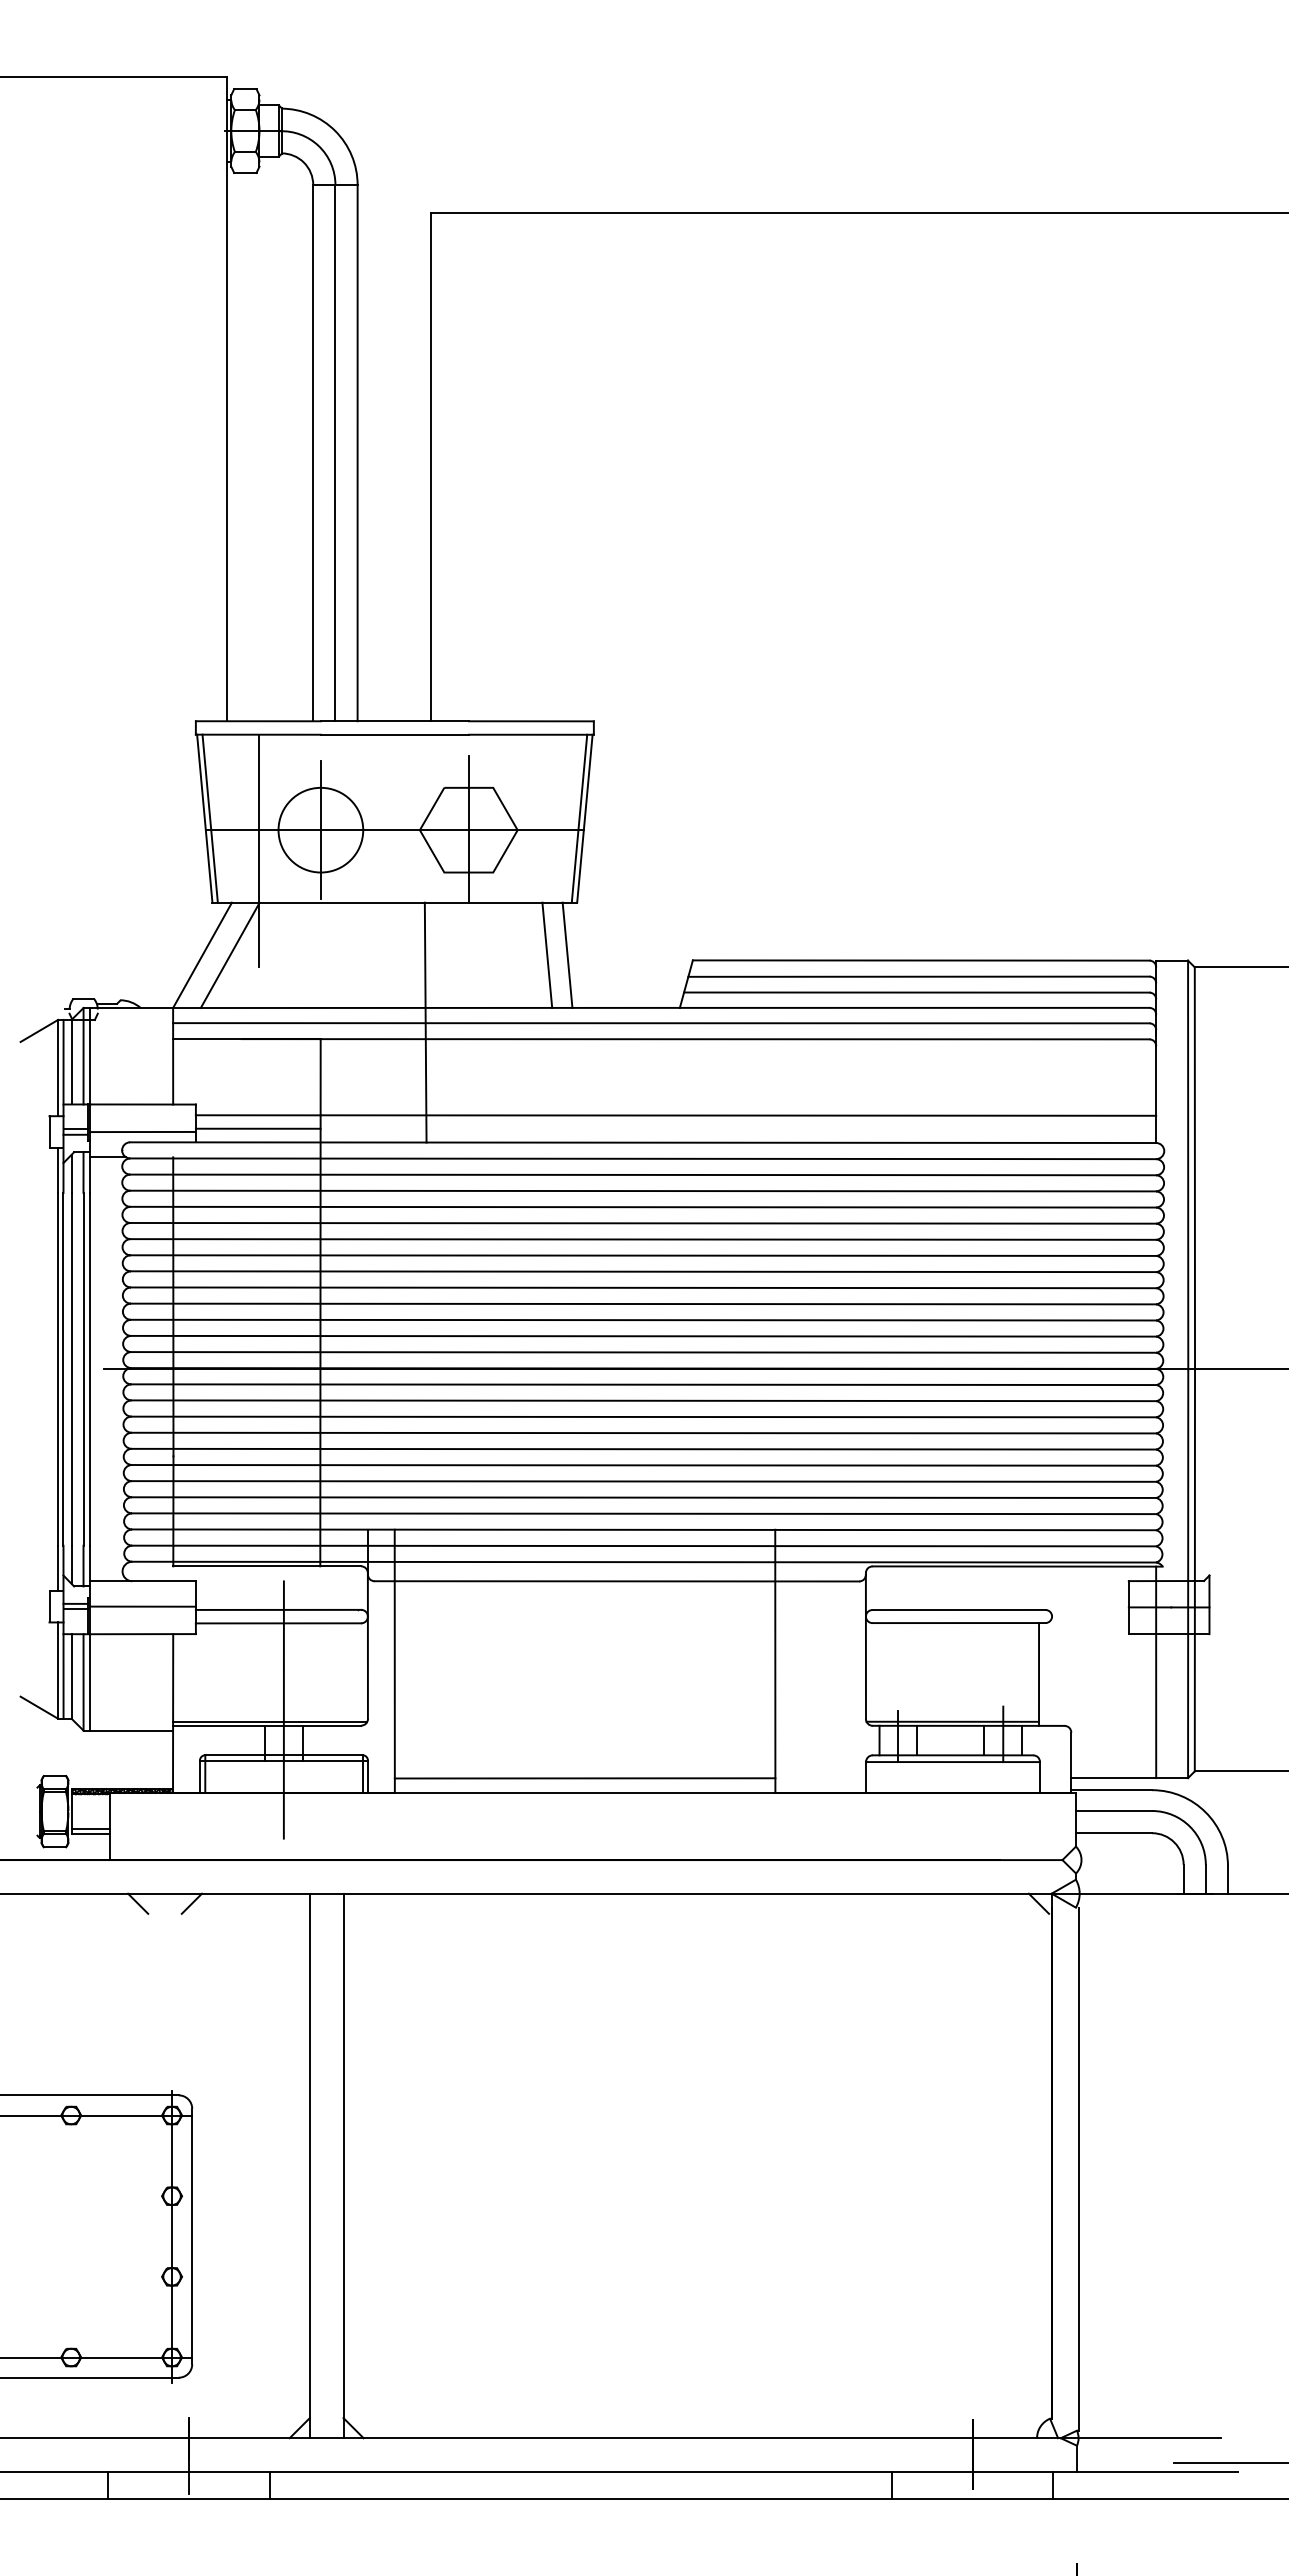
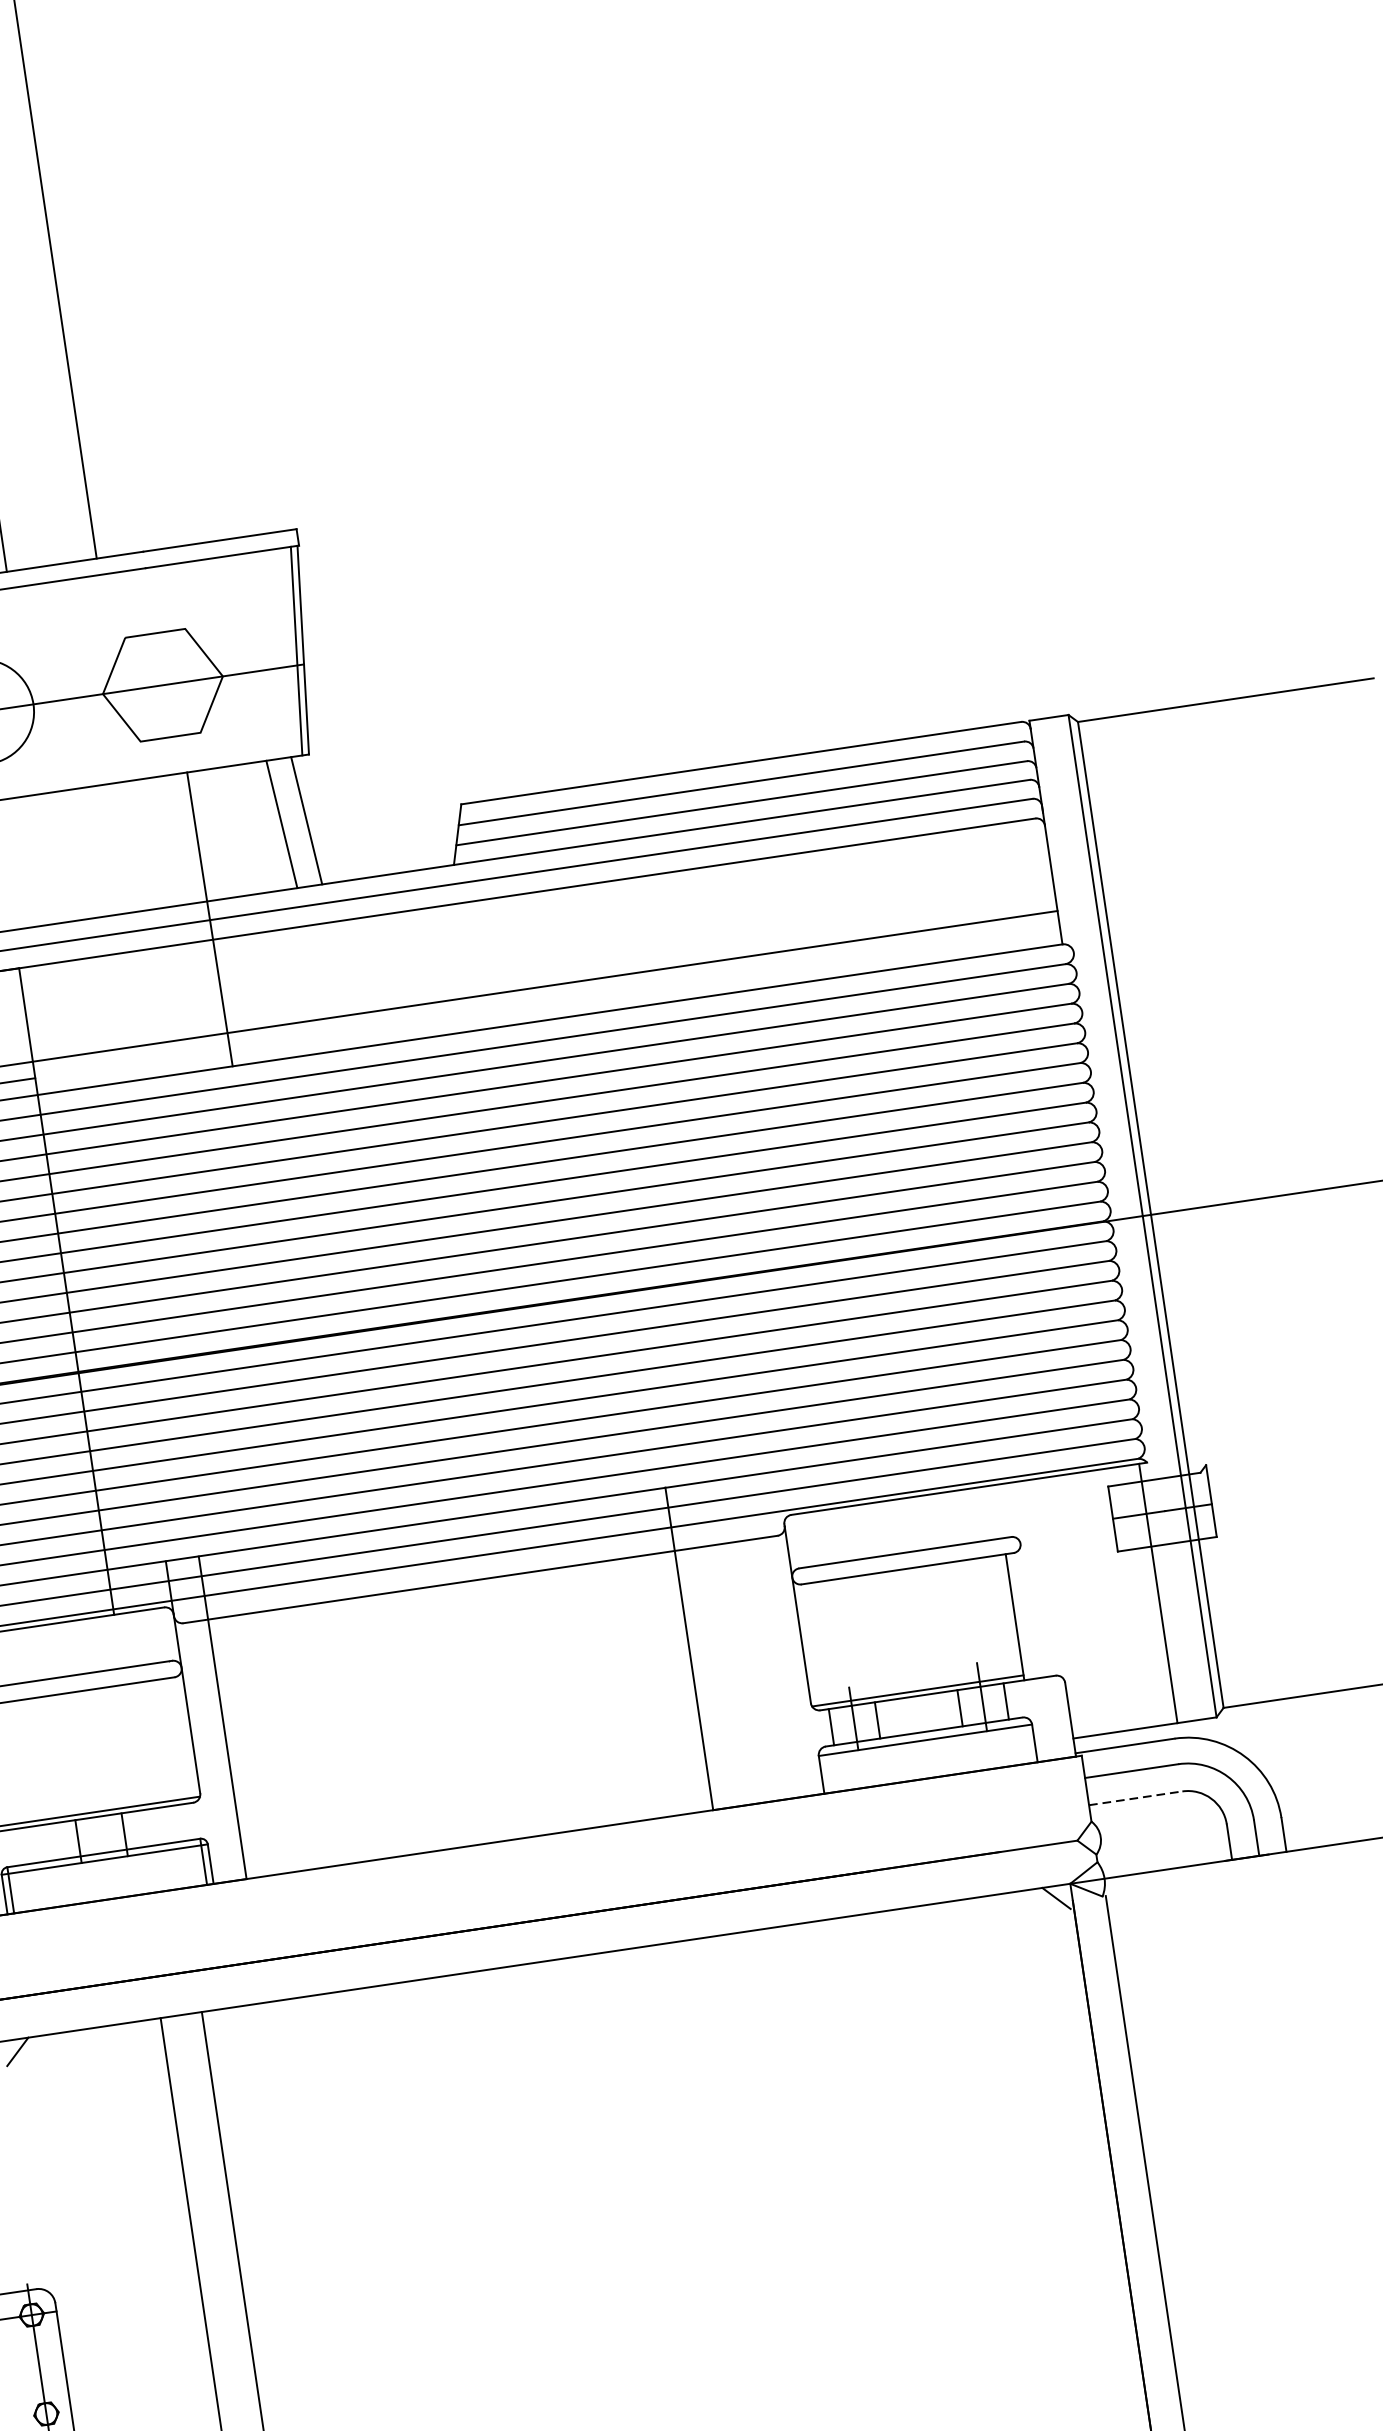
line: (468, 828) -> (162, 683), removed
line: (425, 1022) -> (209, 919), moved
line: (283, 1709) -> (94, 1797), removed
line: (584, 1778) -> (476, 1827), removed
line: (1114, 1833) -> (1136, 1798), solid -> dashed

